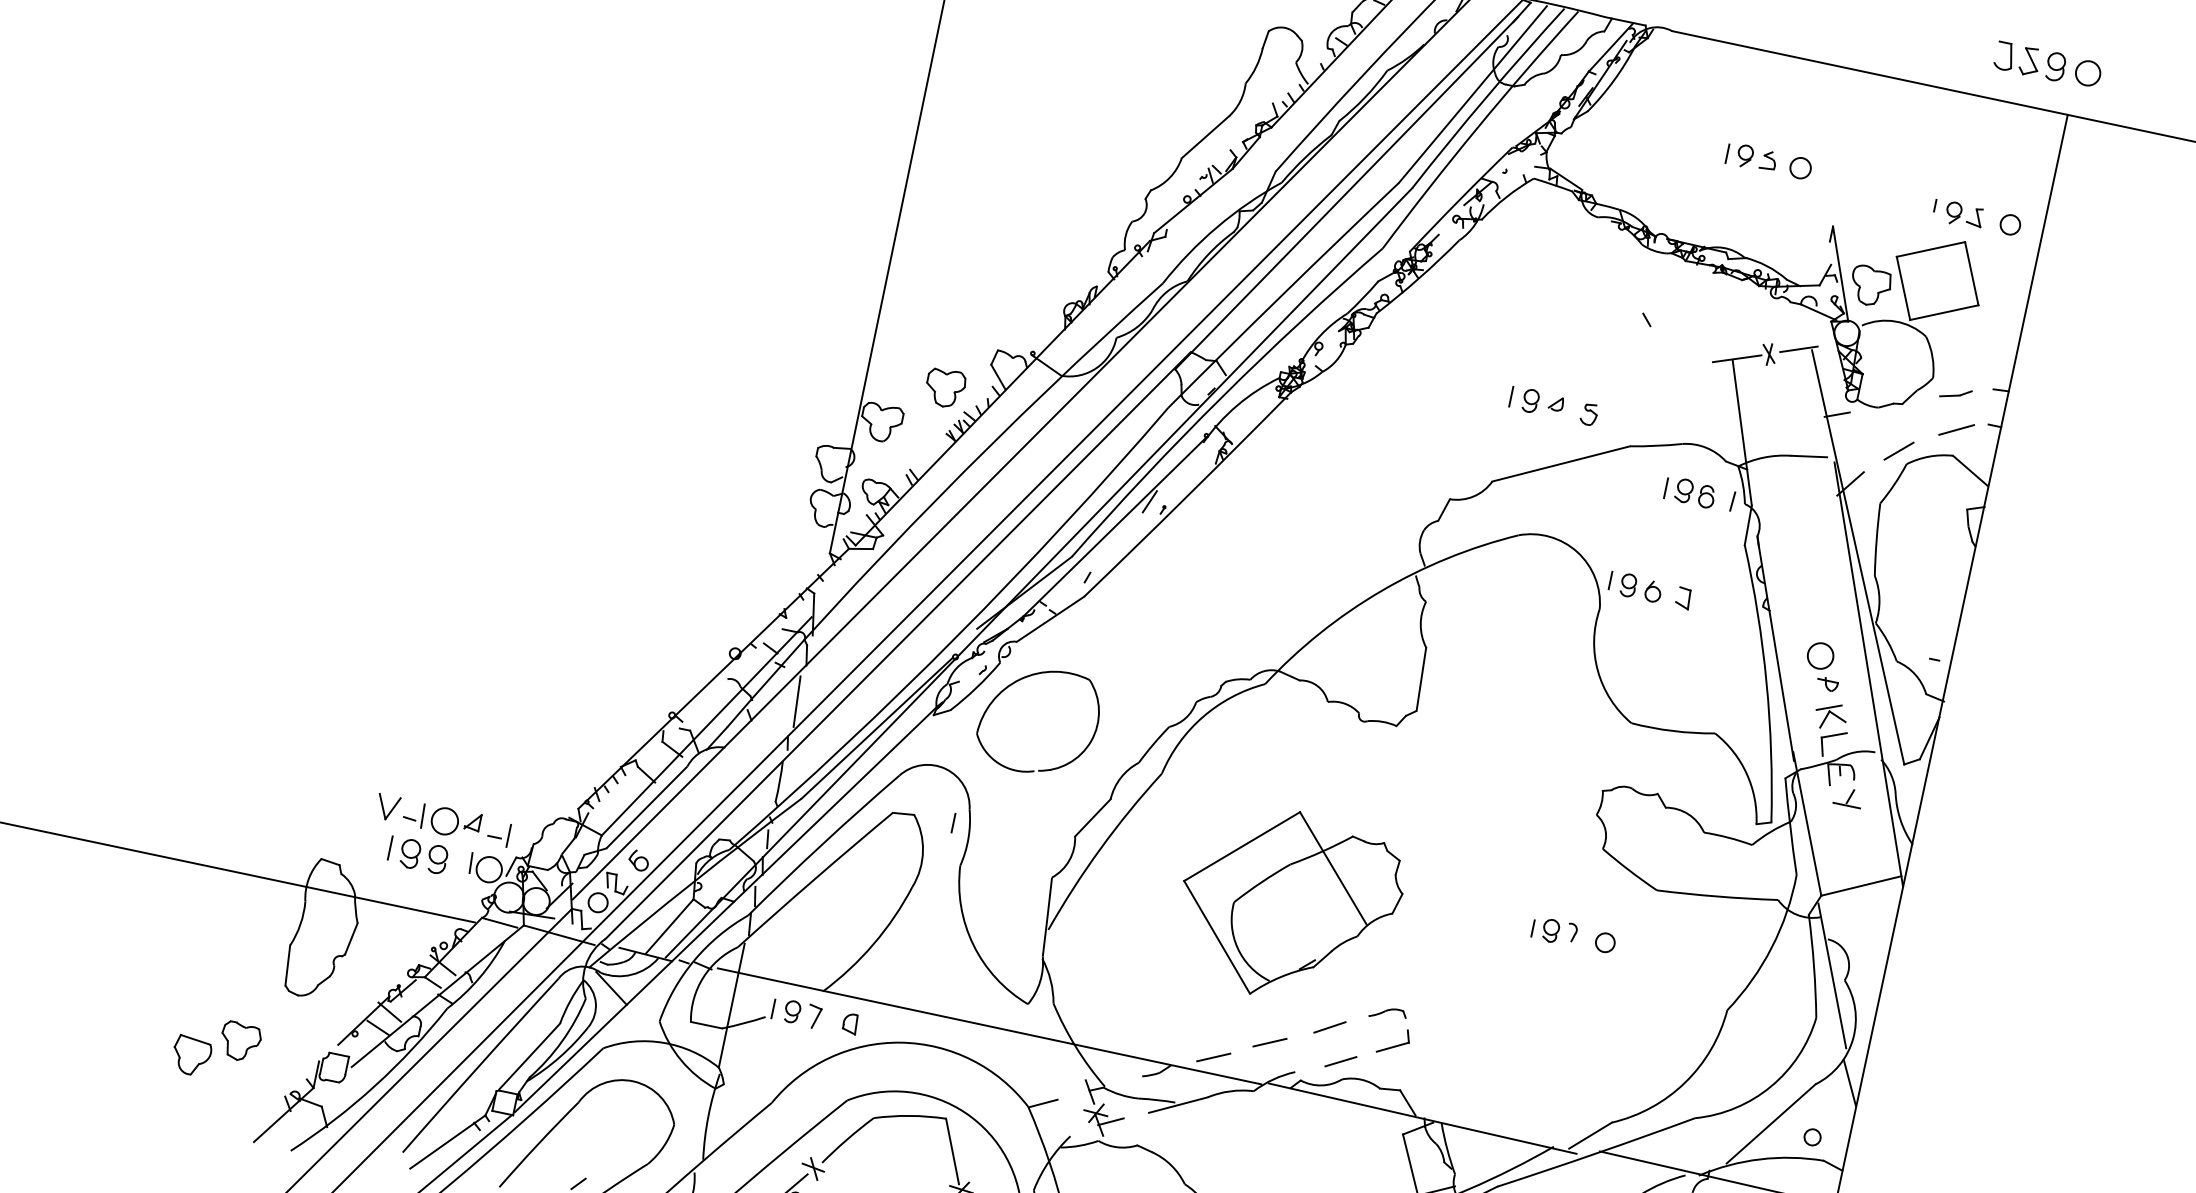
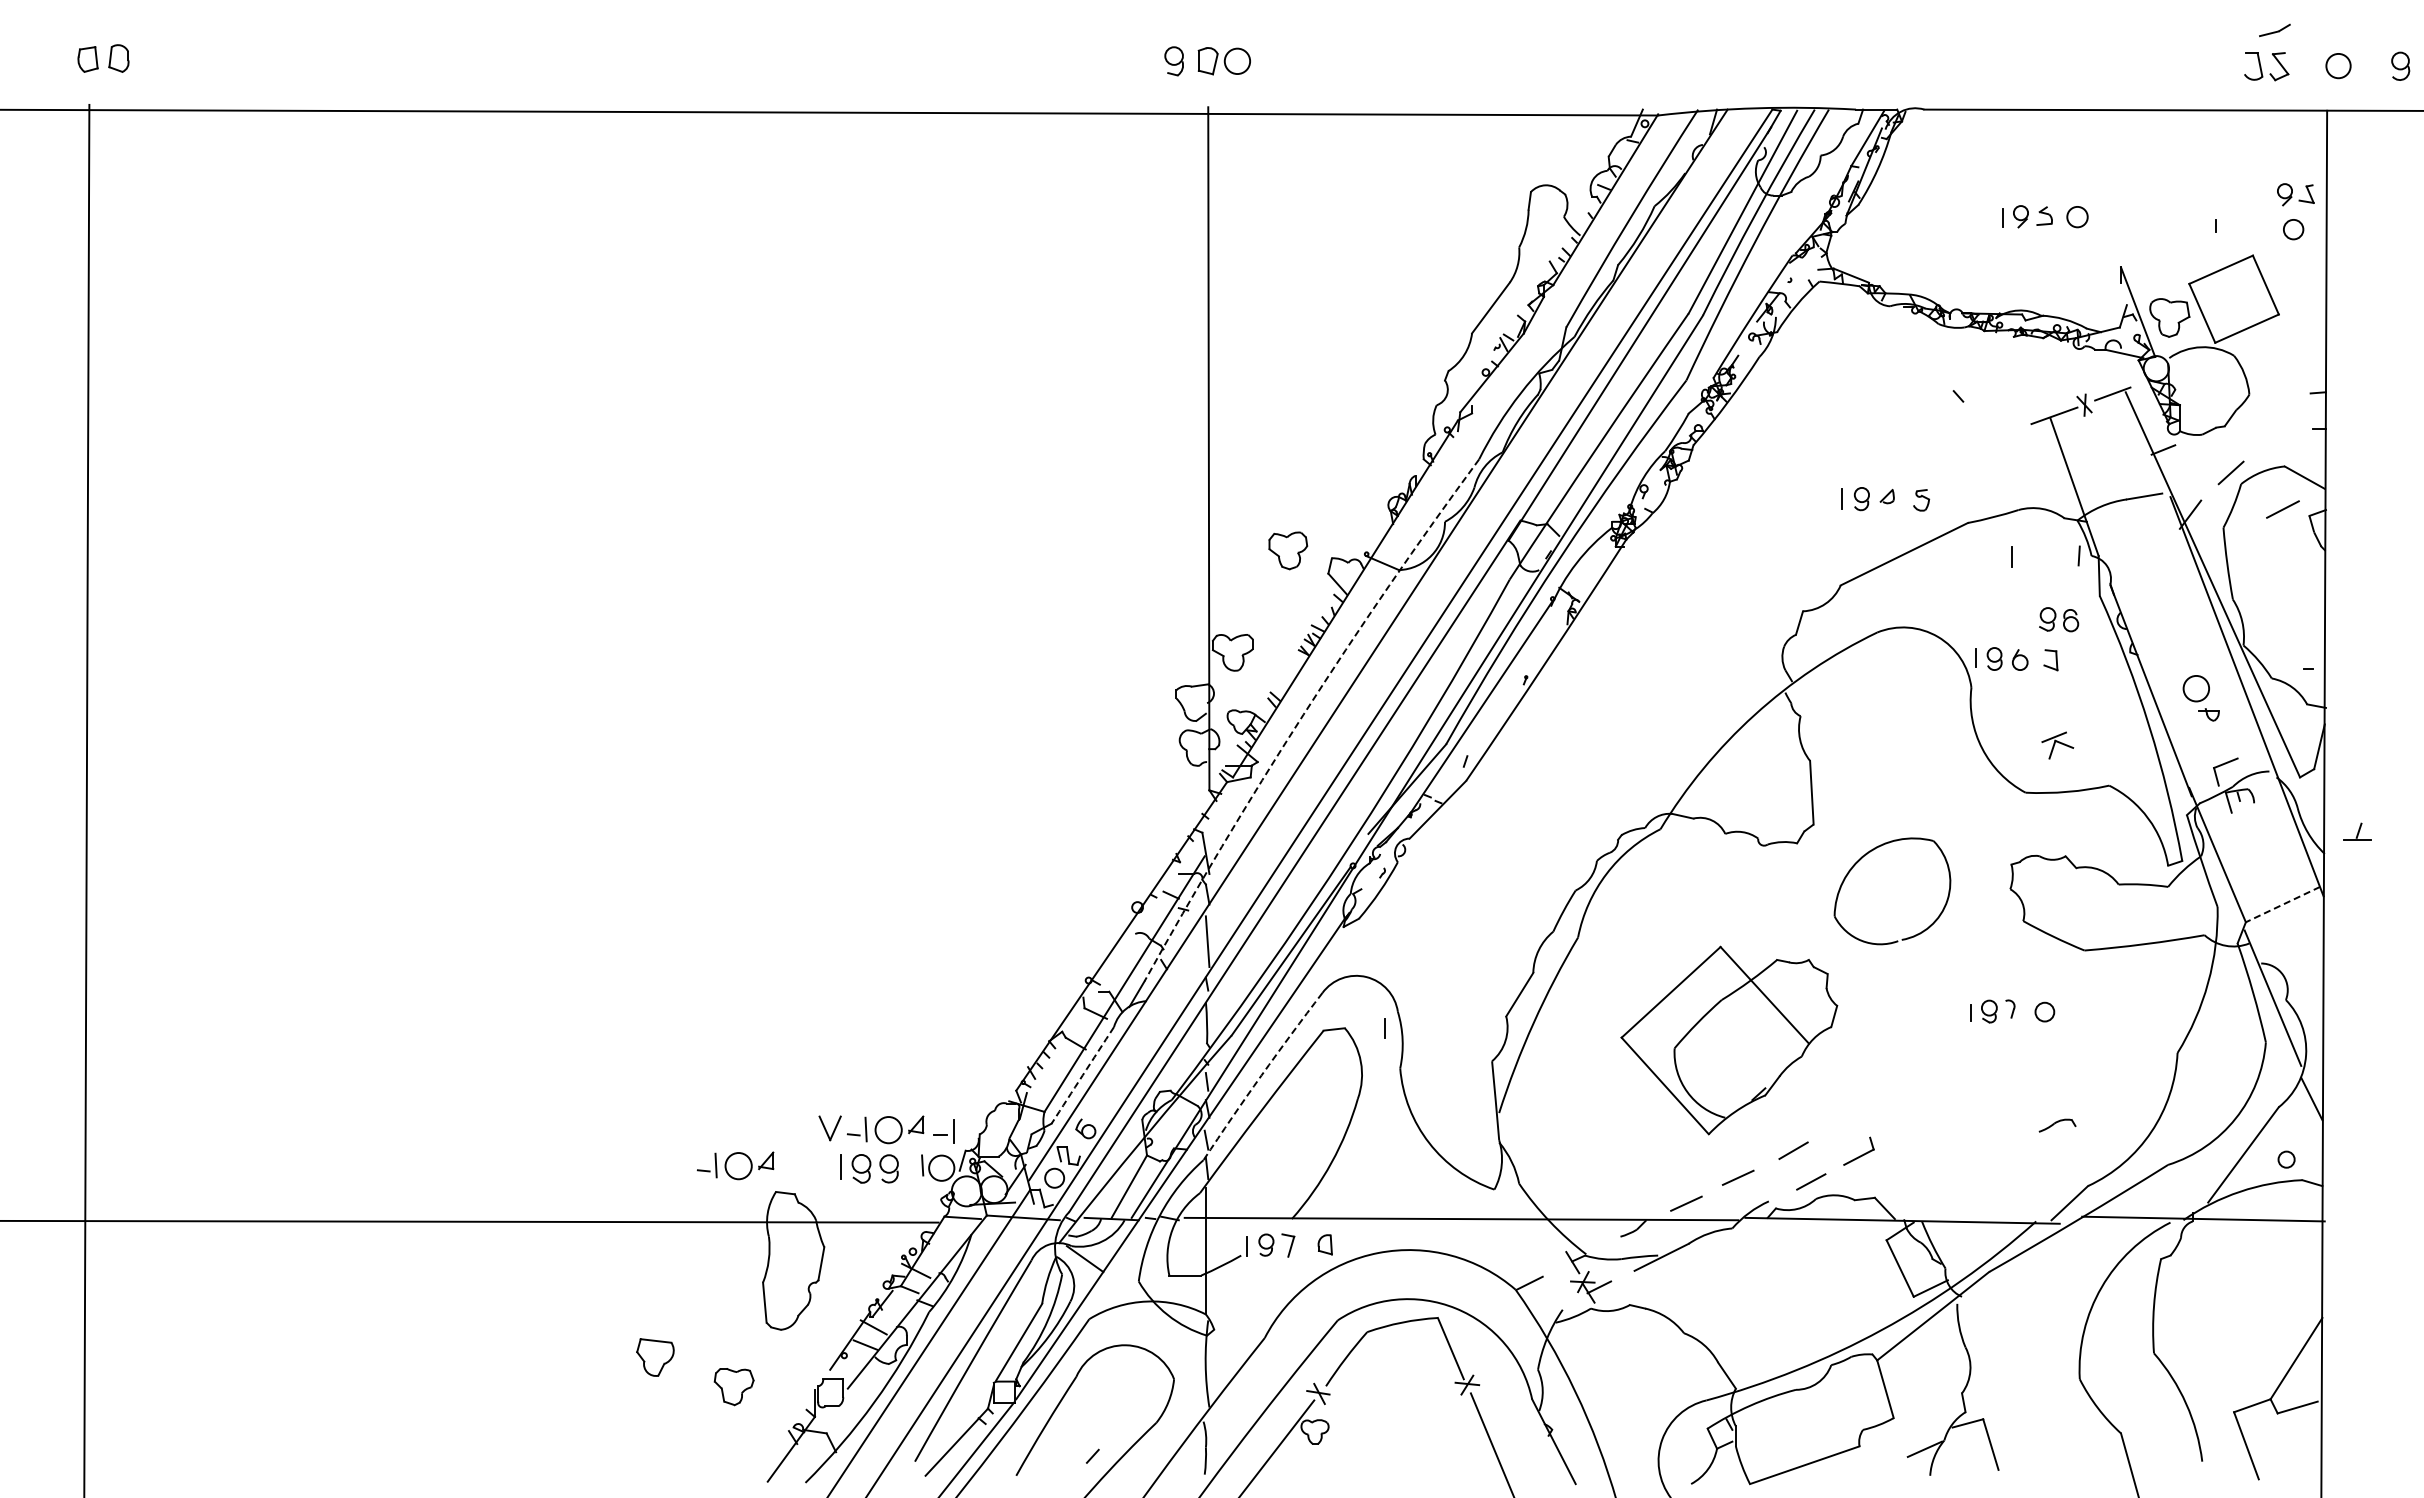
part: (2055, 66) -> (2400, 65), moved
part: (1964, 215) -> (2295, 194), moved
part: (945, 387) -> (1288, 550), moved
part: (1955, 393) -> (2274, 30), moved
line: (1956, 429) -> (2282, 509), moved
part: (1695, 493) -> (2059, 619), moved
arc: (937, 498) -> (1303, 714), solid -> dashed
line: (1149, 501) -> (1510, 674), removed
part: (1020, 680) -> (1866, 855), moved
part: (1830, 716) -> (2057, 745), moved
part: (1848, 797) -> (2357, 831), moved
arc: (646, 807) -> (1082, 1075), solid -> dashed
part: (287, 824) -> (735, 1165), added
arc: (822, 844) -> (1261, 1075), solid -> dashed
line: (1860, 885) -> (2282, 904), solid -> dashed
part: (1388, 1013) -> (2057, 1125), moved
part: (191, 1055) -> (655, 1357), moved

